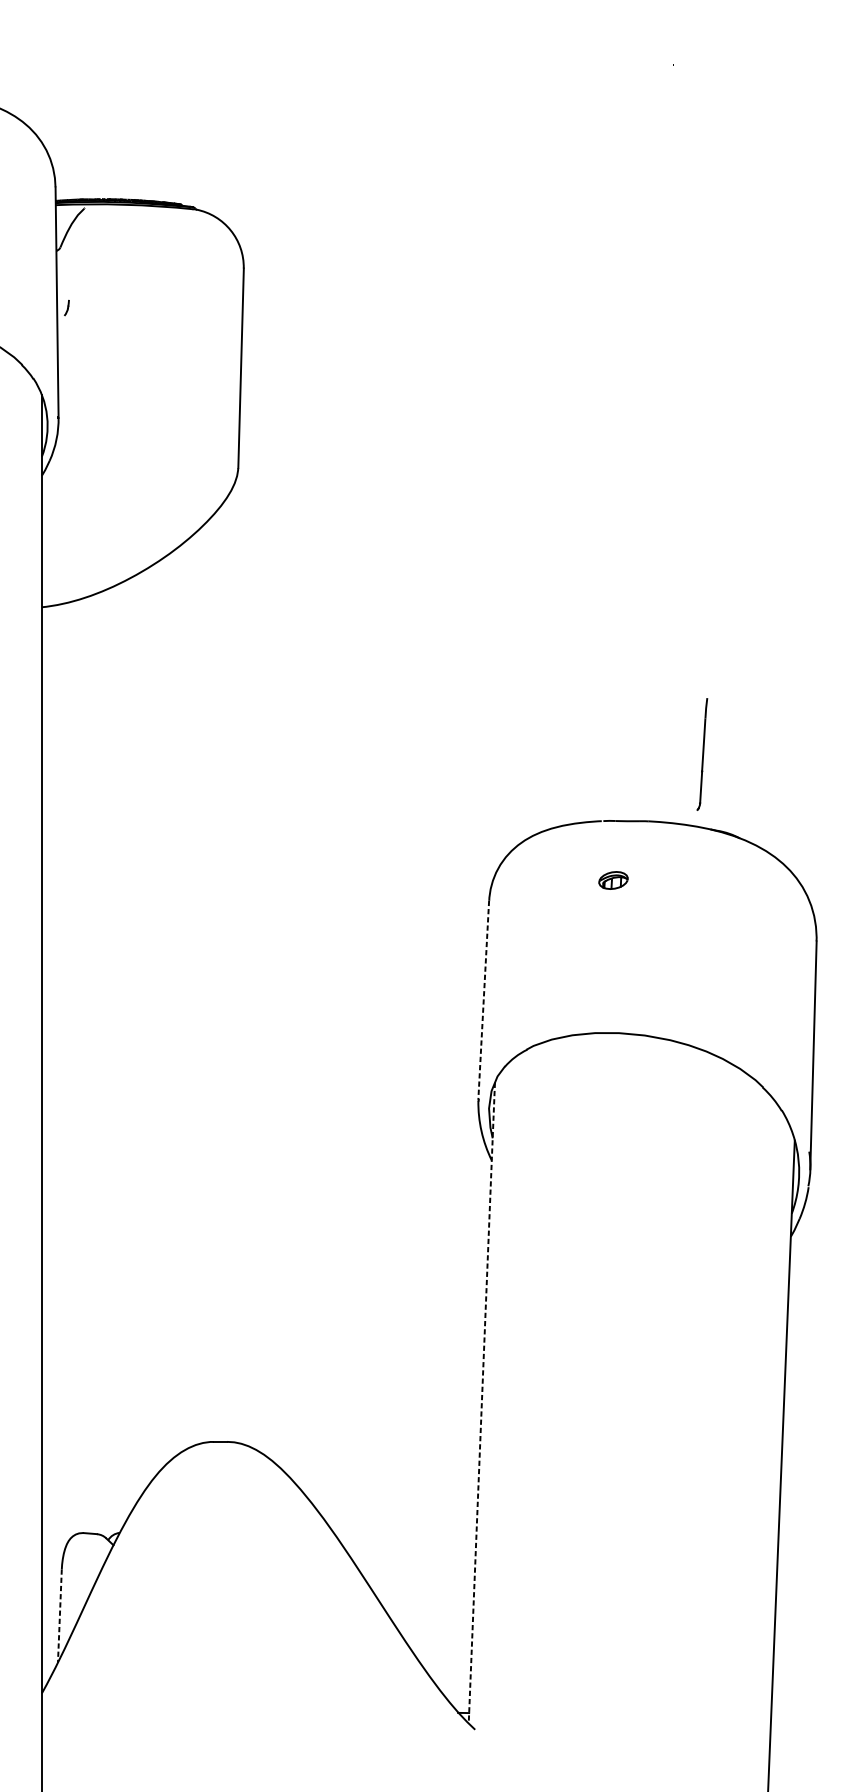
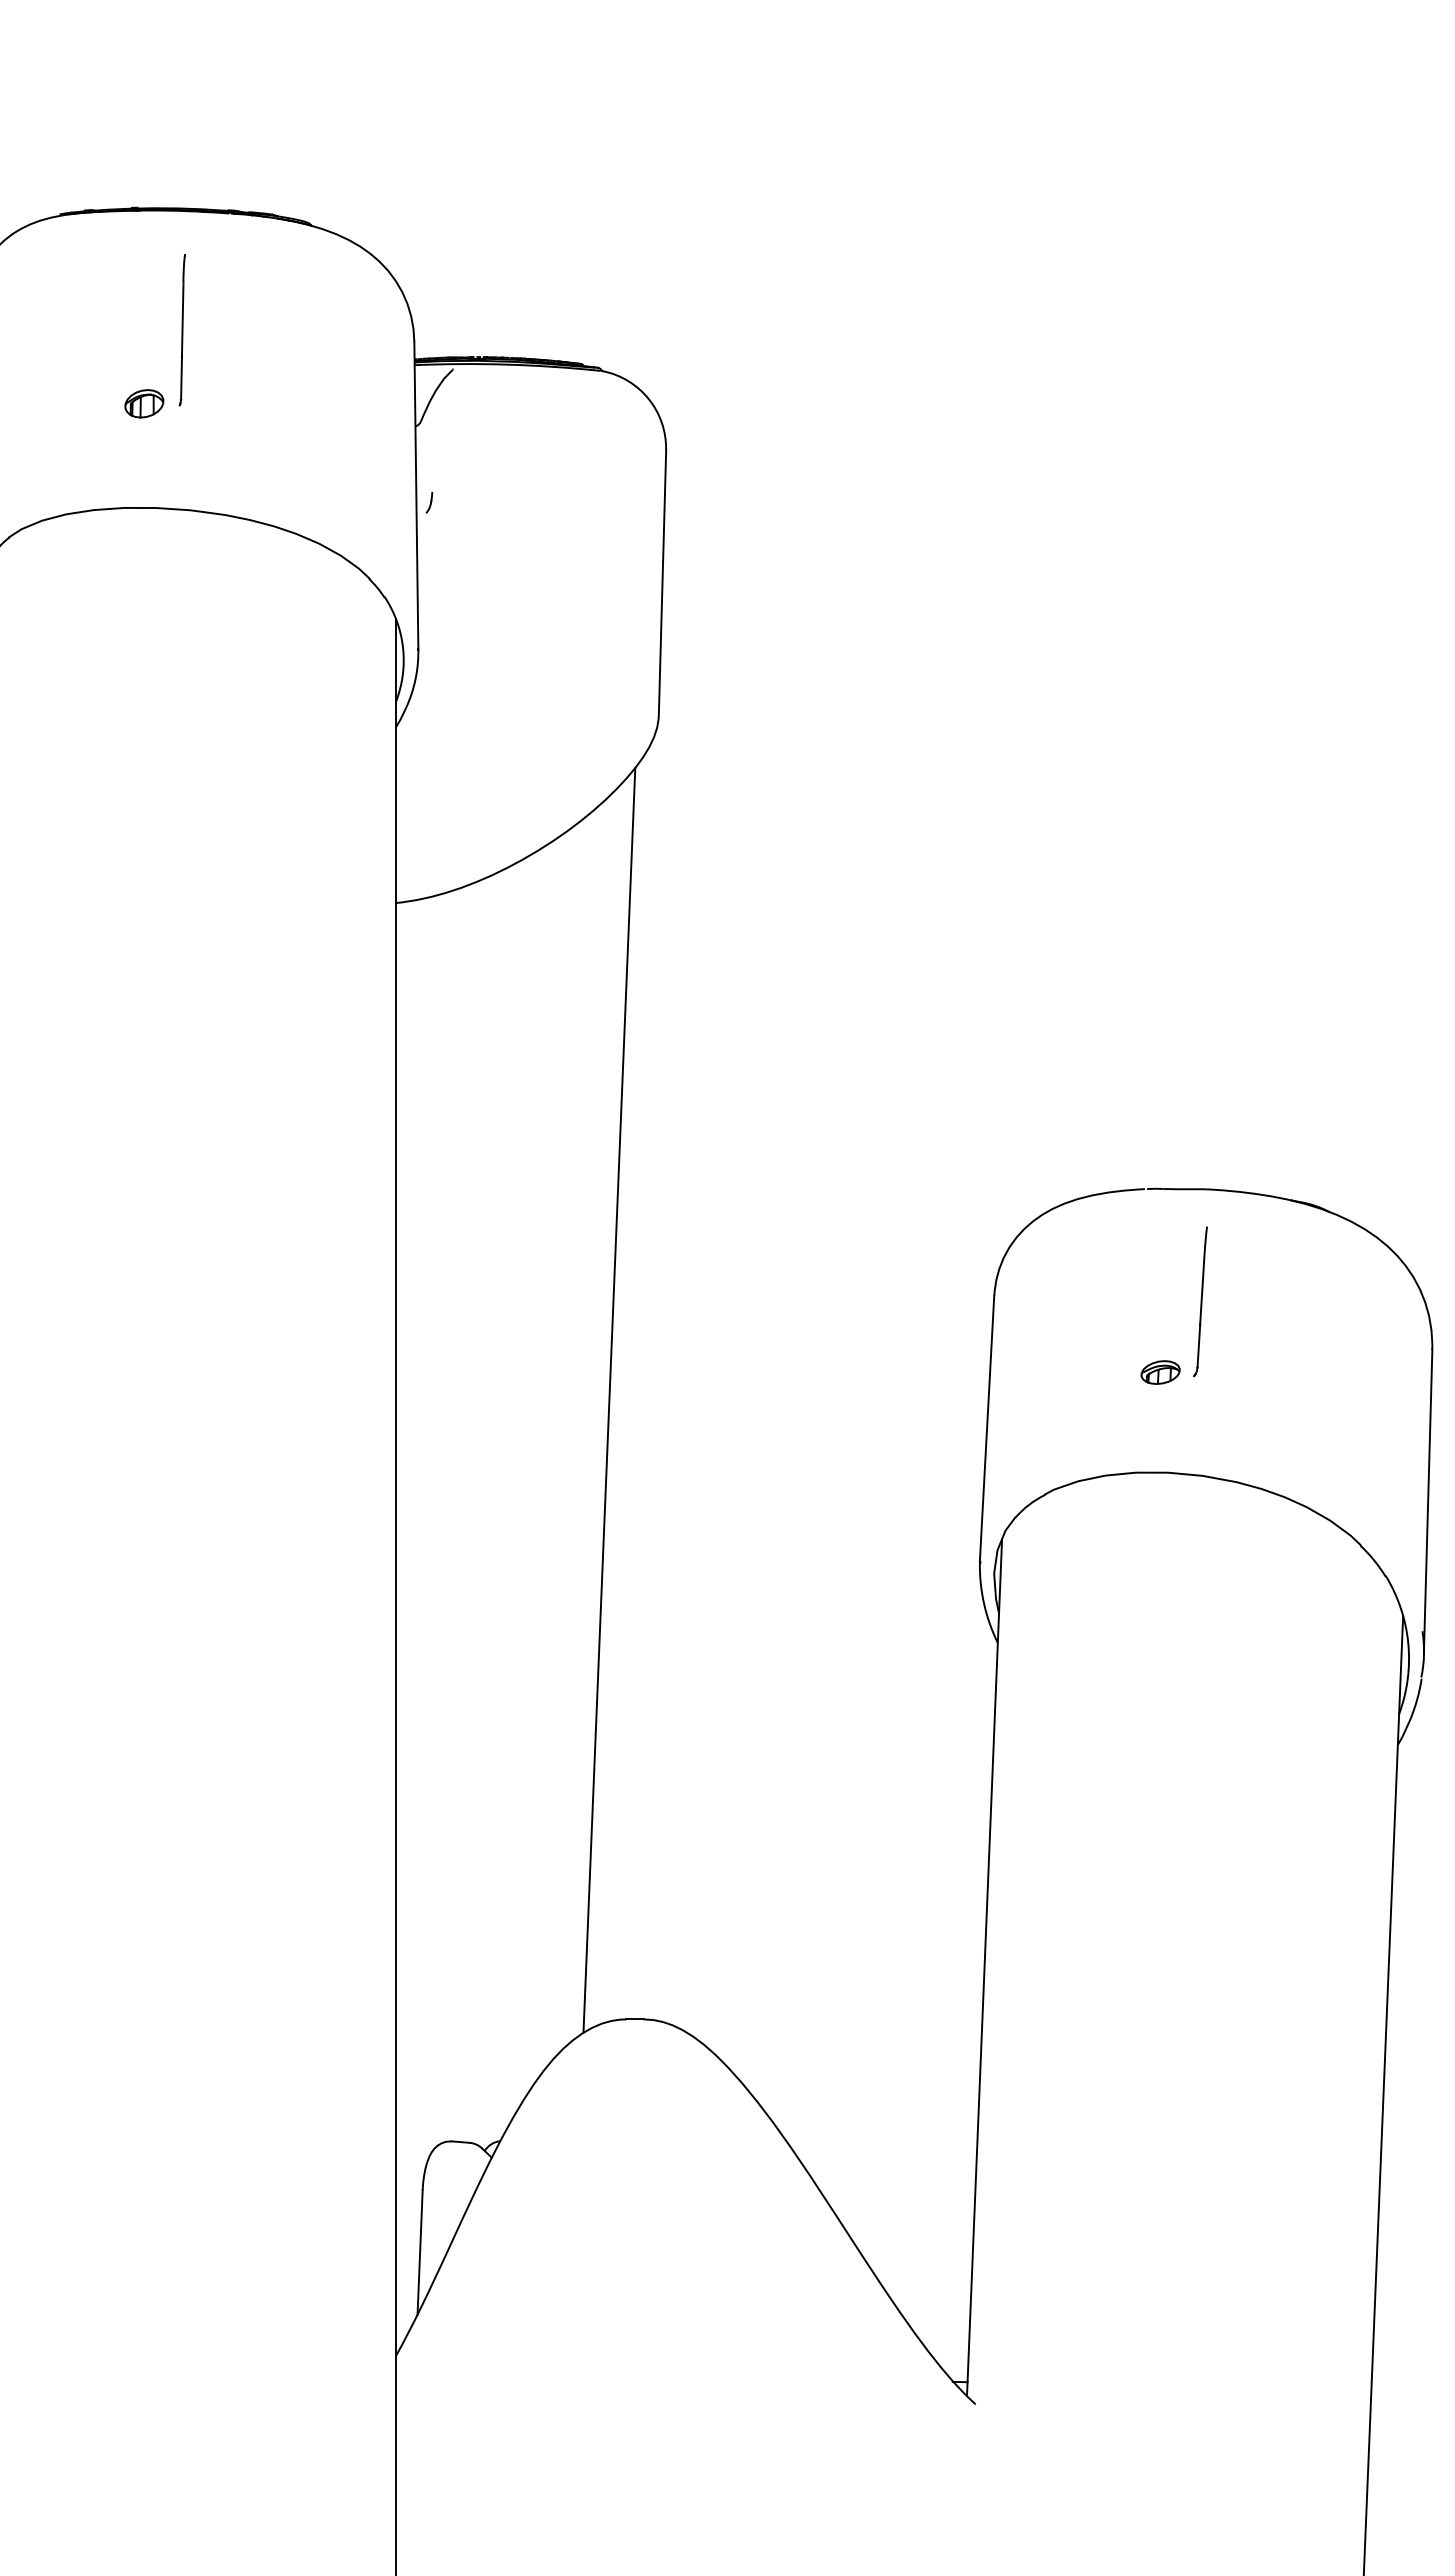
part: (702, 754) -> (1200, 1301), moved
part: (613, 880) -> (1160, 1372), moved
line: (201, 978) -> (609, 1399), added
line: (484, 1000) -> (987, 1429), dashed -> solid
line: (481, 1403) -> (984, 1967), dashed -> solid
line: (60, 1616) -> (420, 2252), dashed -> solid

